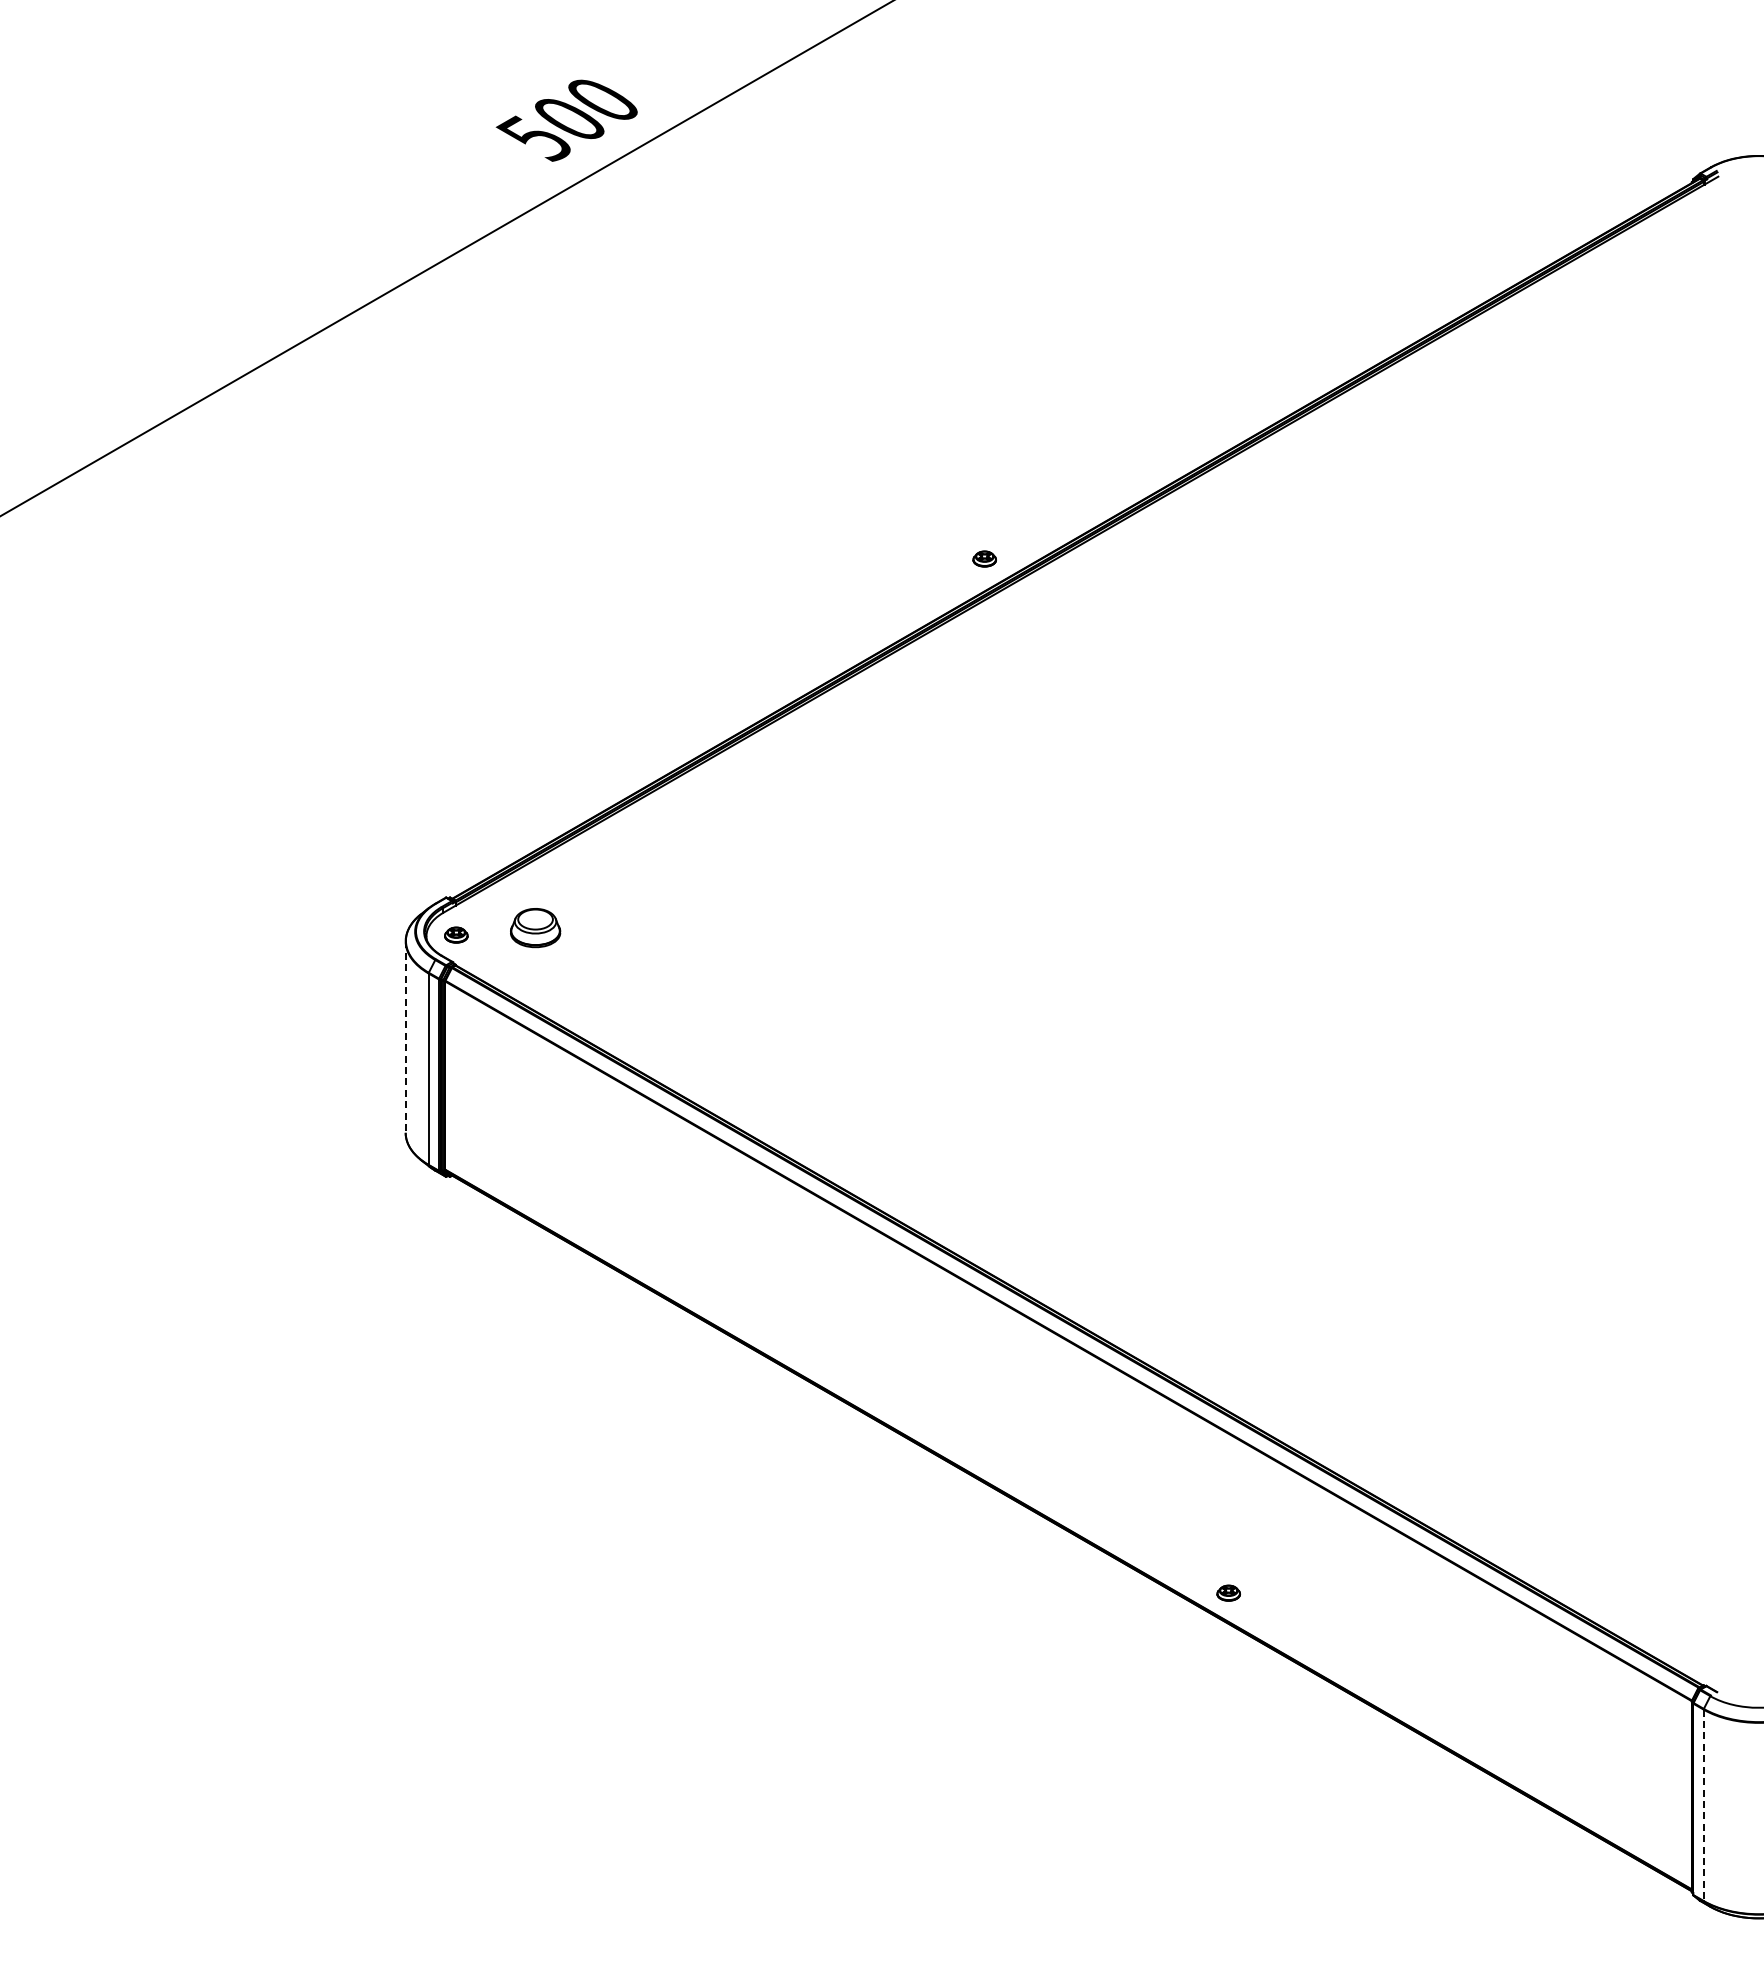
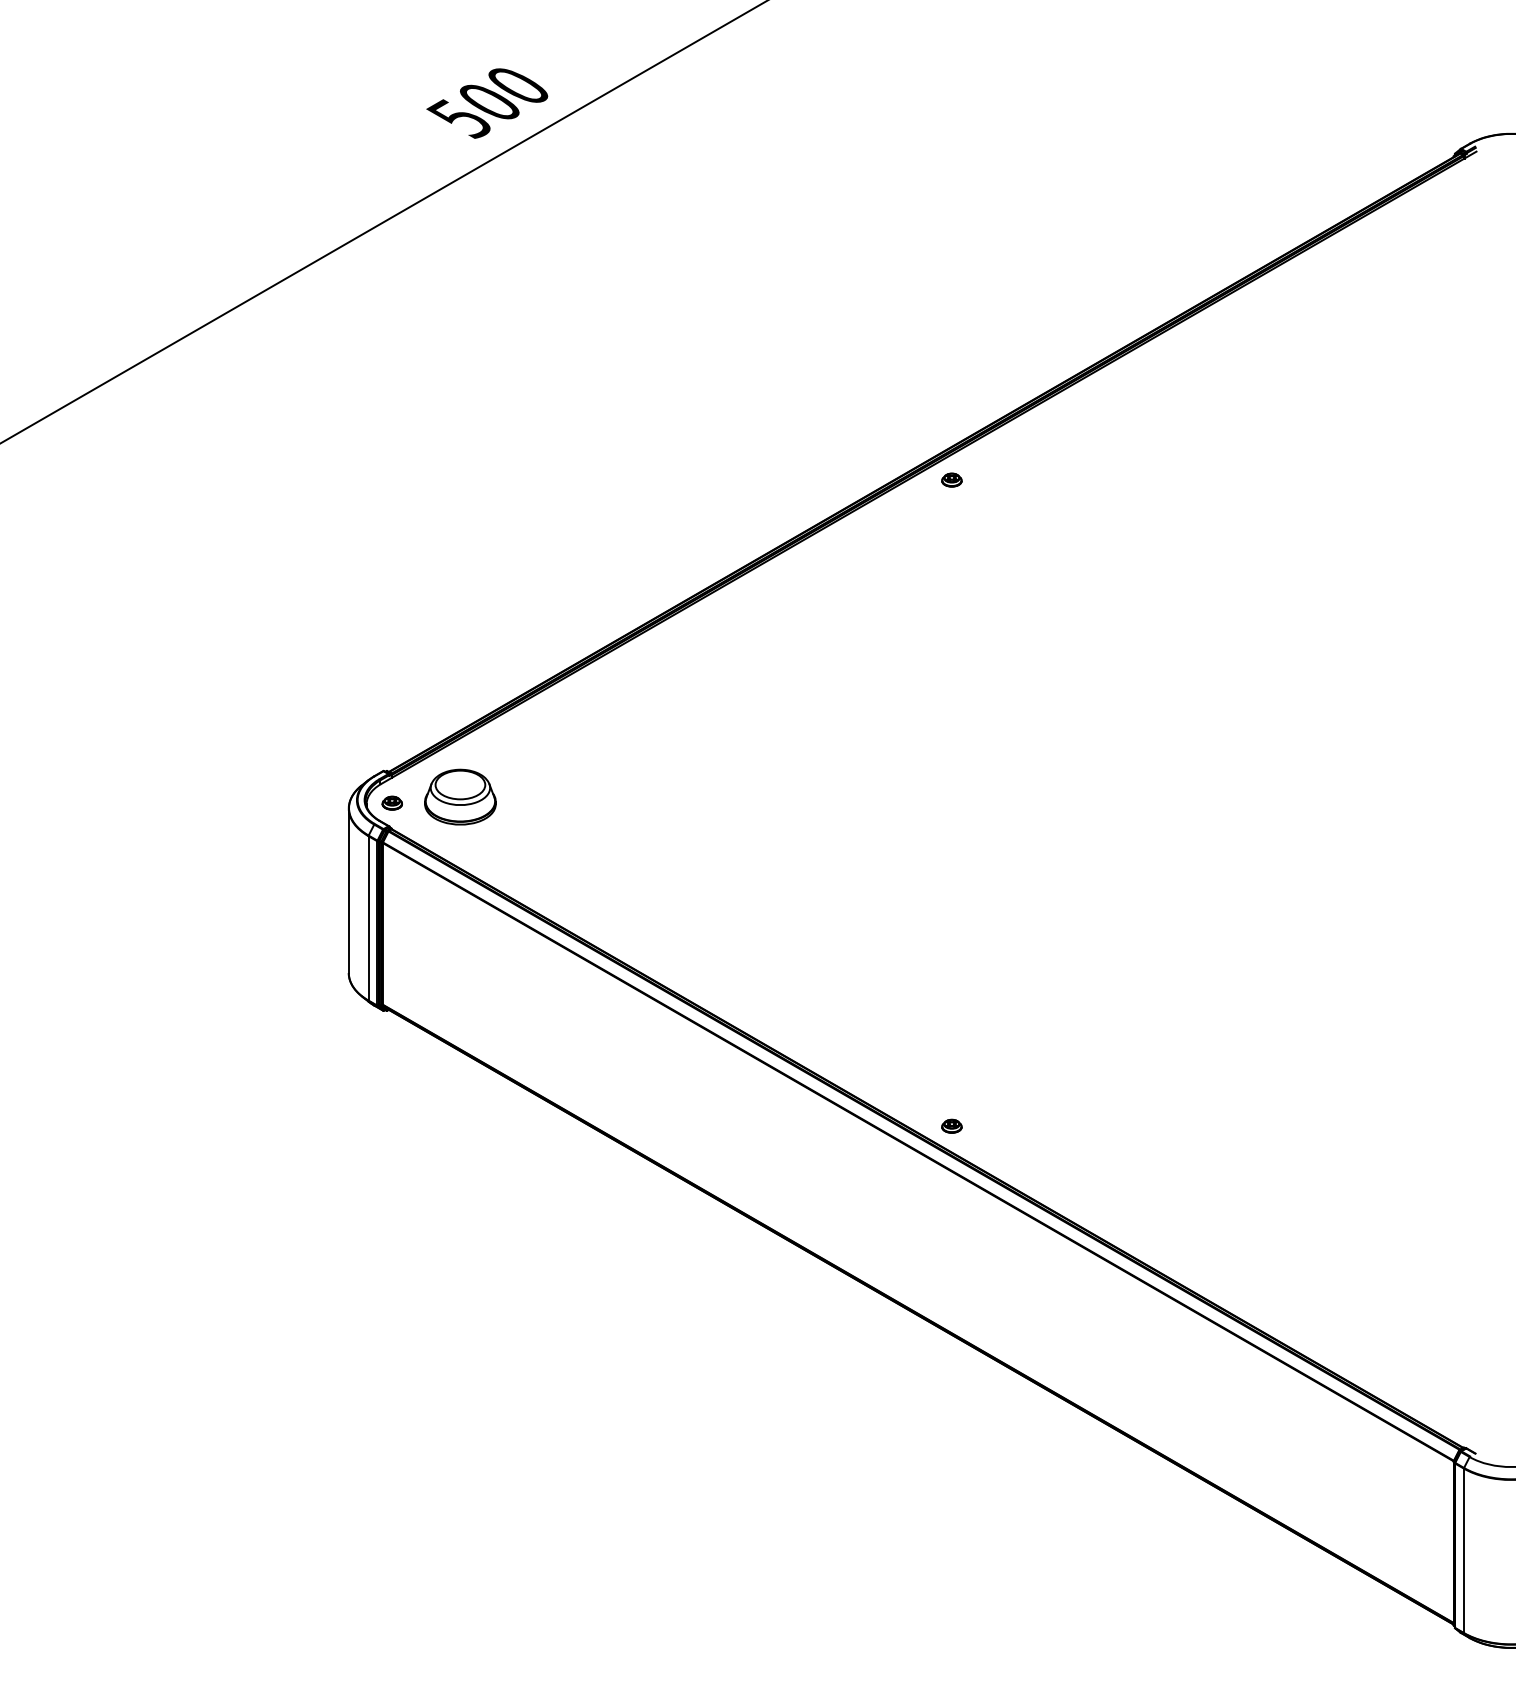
part: (984, 558) -> (951, 479), moved
part: (535, 927) -> (460, 796), size x1.67
line: (405, 1037) -> (348, 891), dashed -> solid
part: (1228, 1592) -> (951, 1125), moved
line: (1703, 1805) -> (1463, 1550), dashed -> solid

